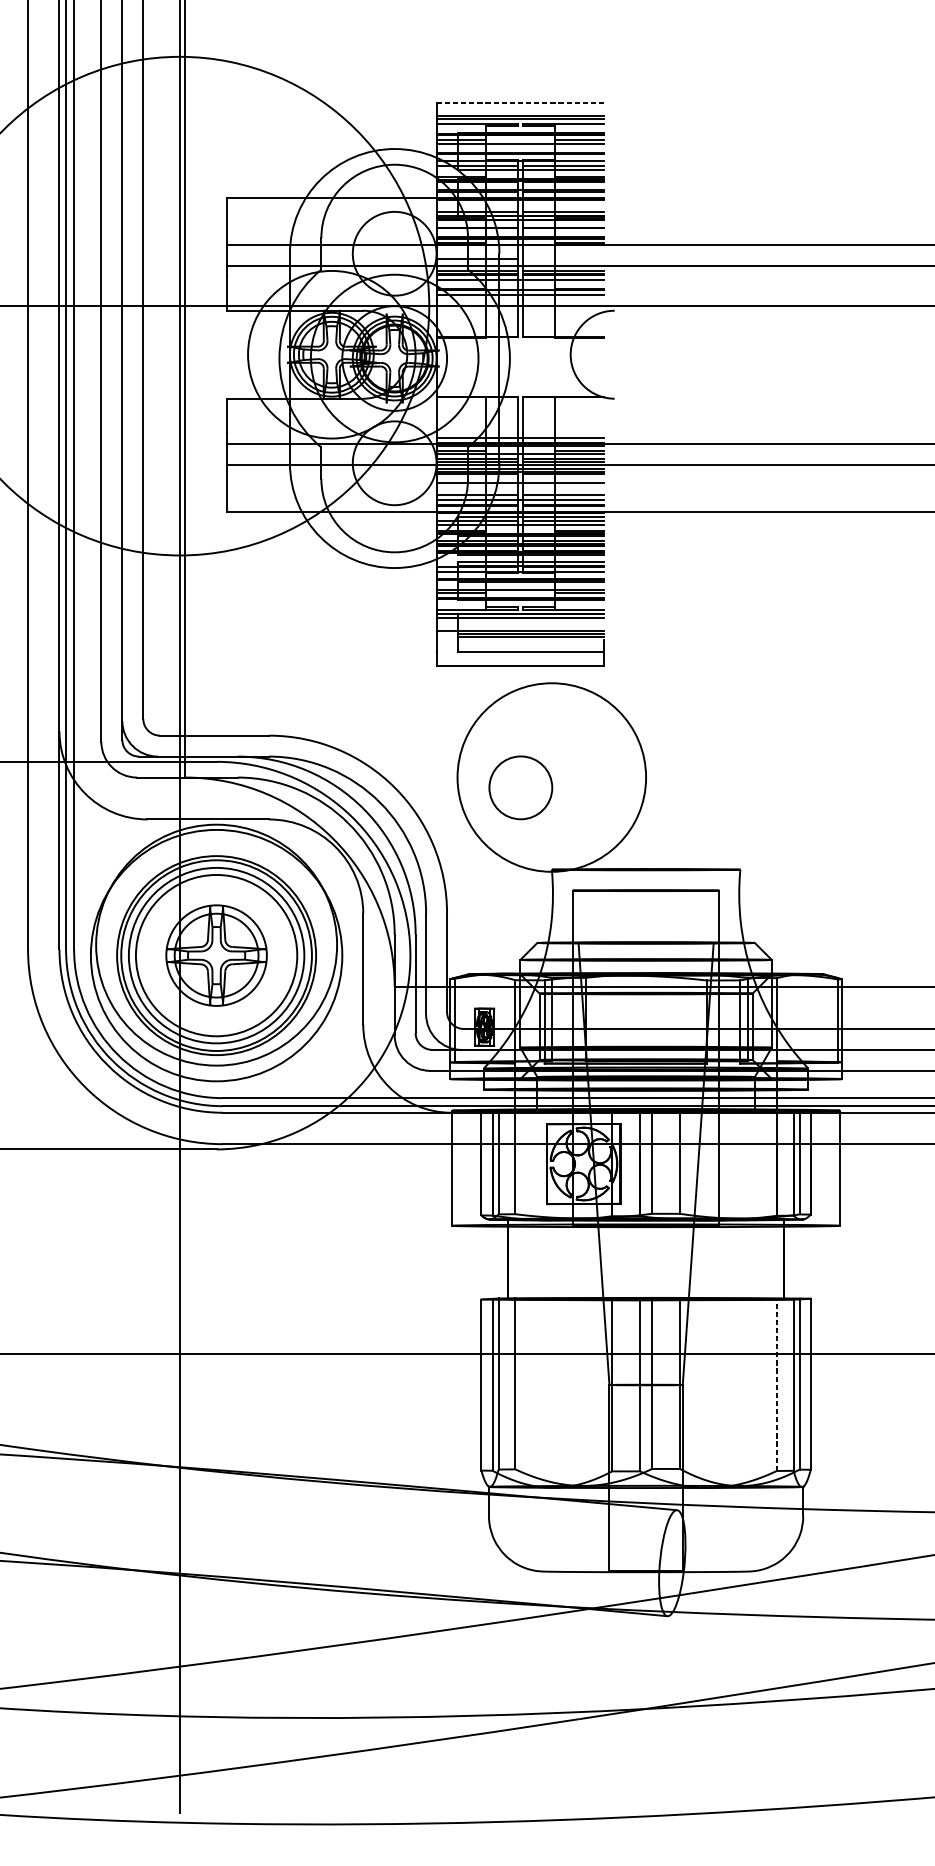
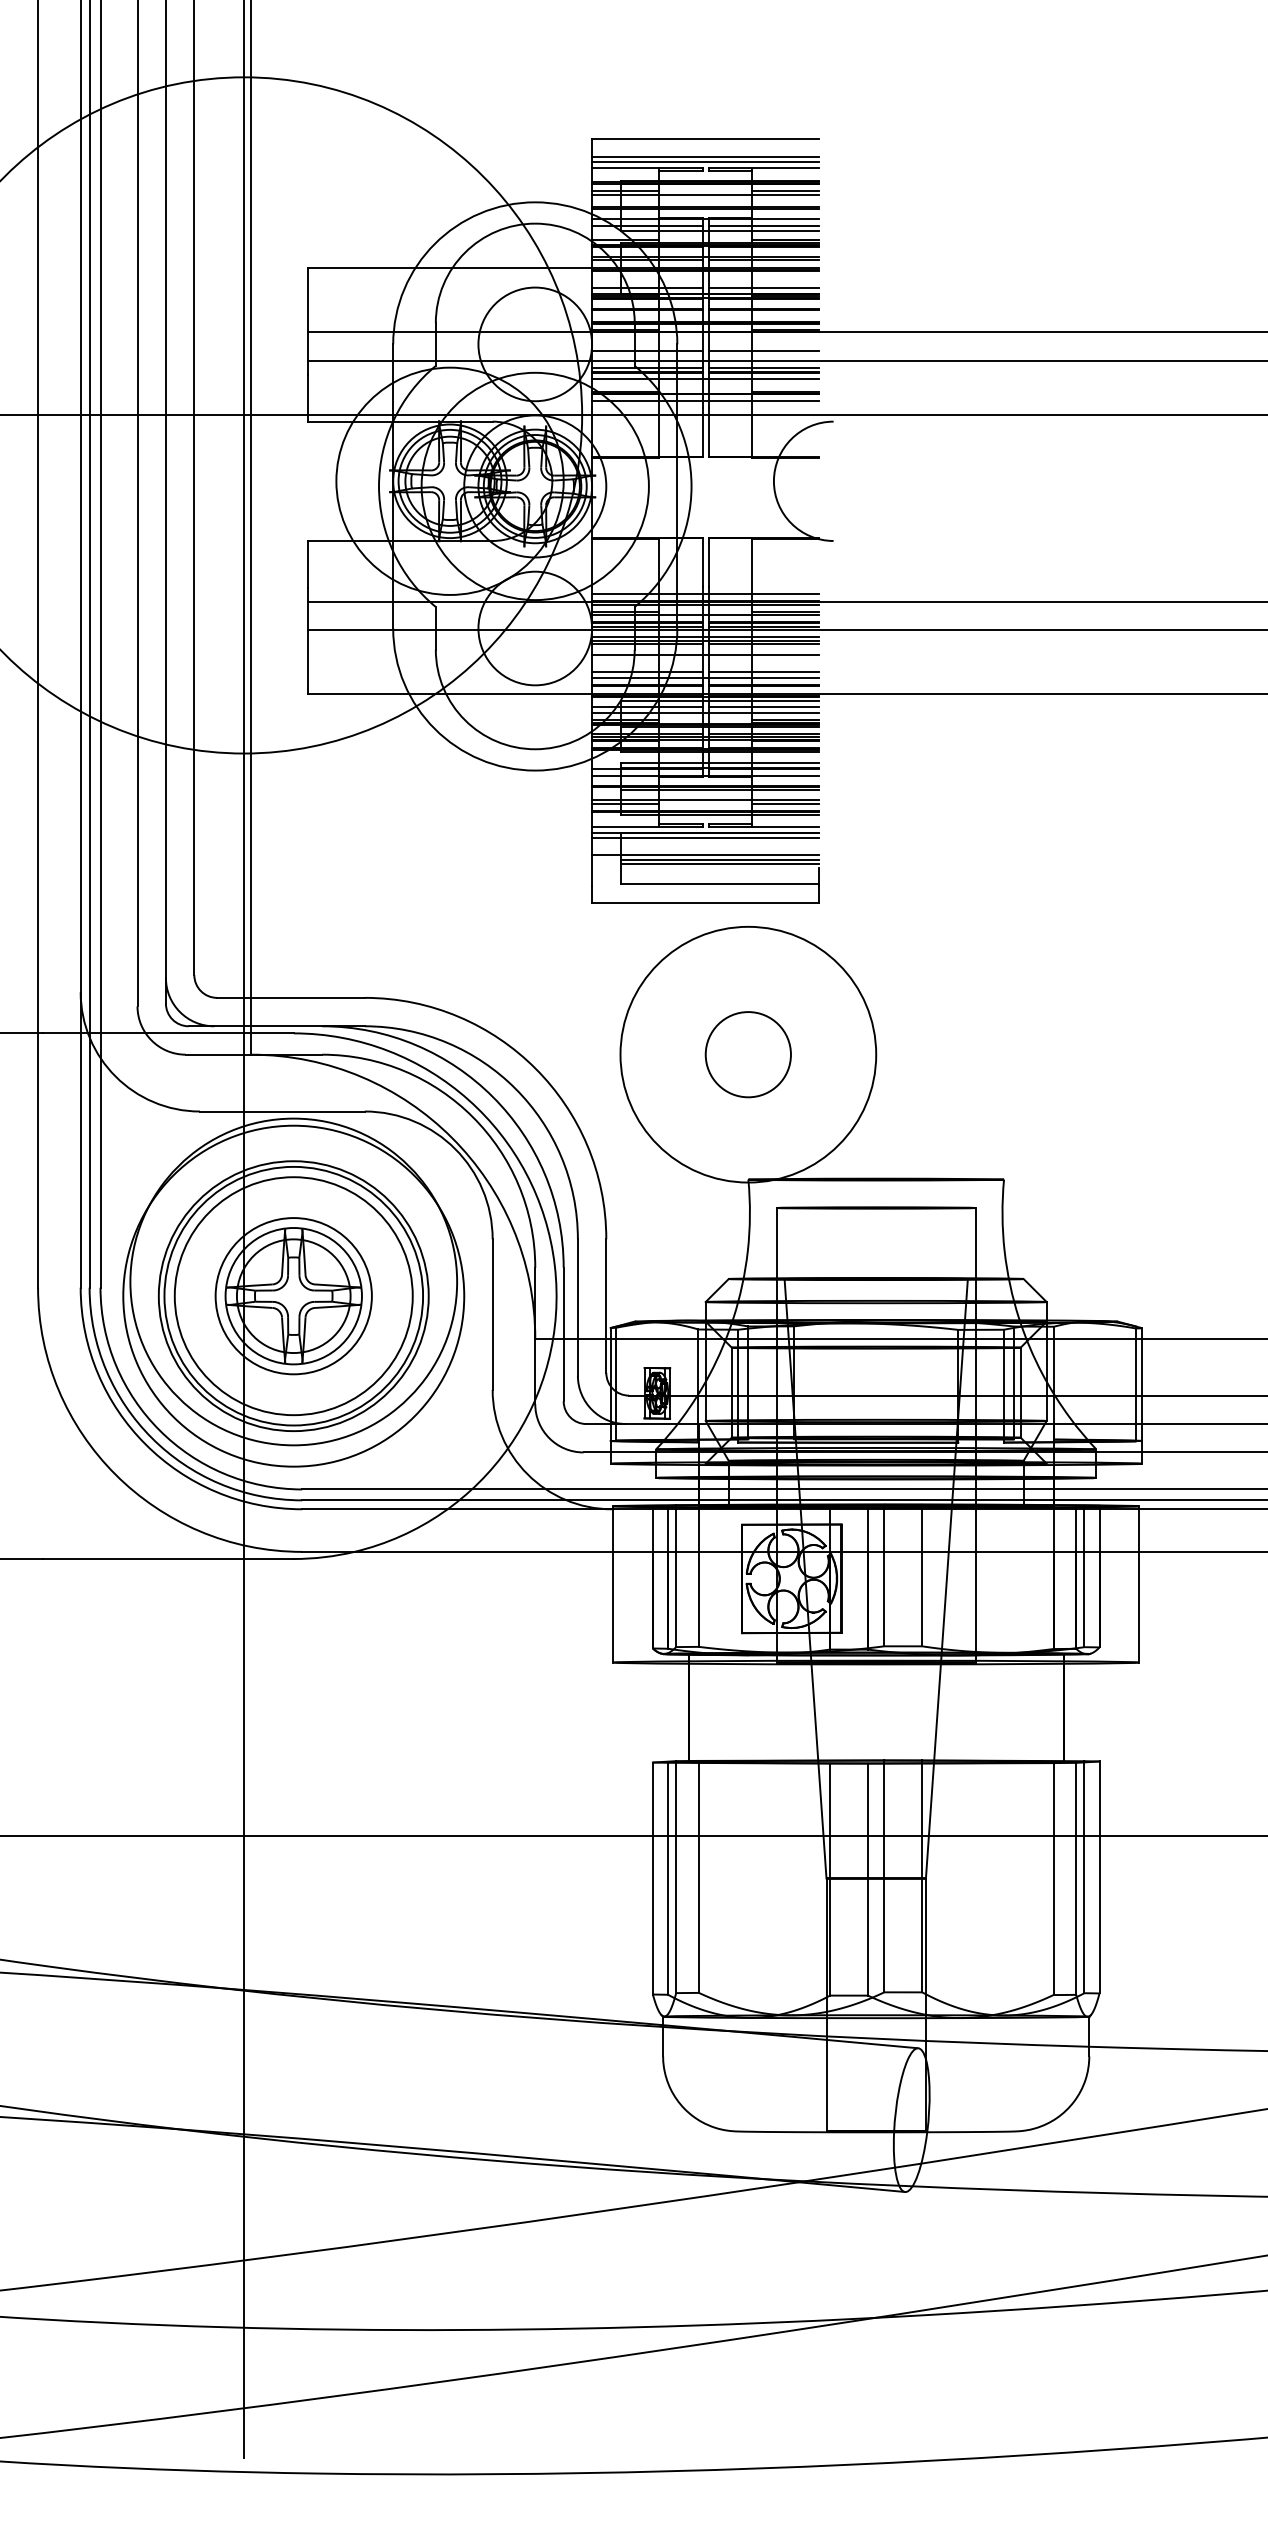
line: (520, 102) -> (705, 139), dashed -> solid
line: (562, 259) -> (763, 351), added
circle: (520, 787) -> (747, 1054), moved
circle: (216, 955) -> (293, 1296), size x0.71
line: (776, 1385) -> (1053, 1879), dashed -> solid

